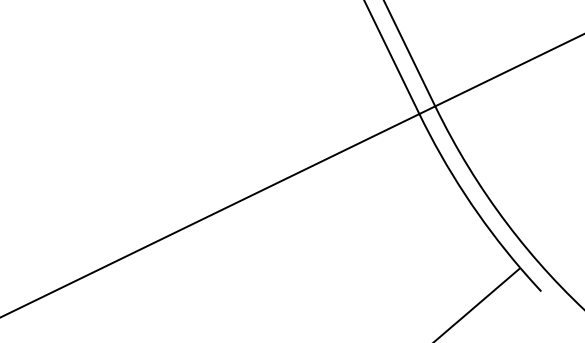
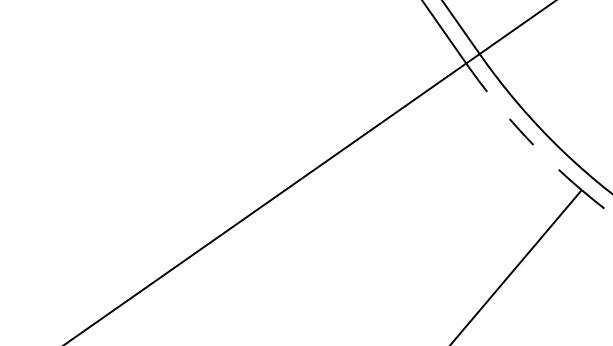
arc: (464, 194) -> (519, 130), solid -> dashed

